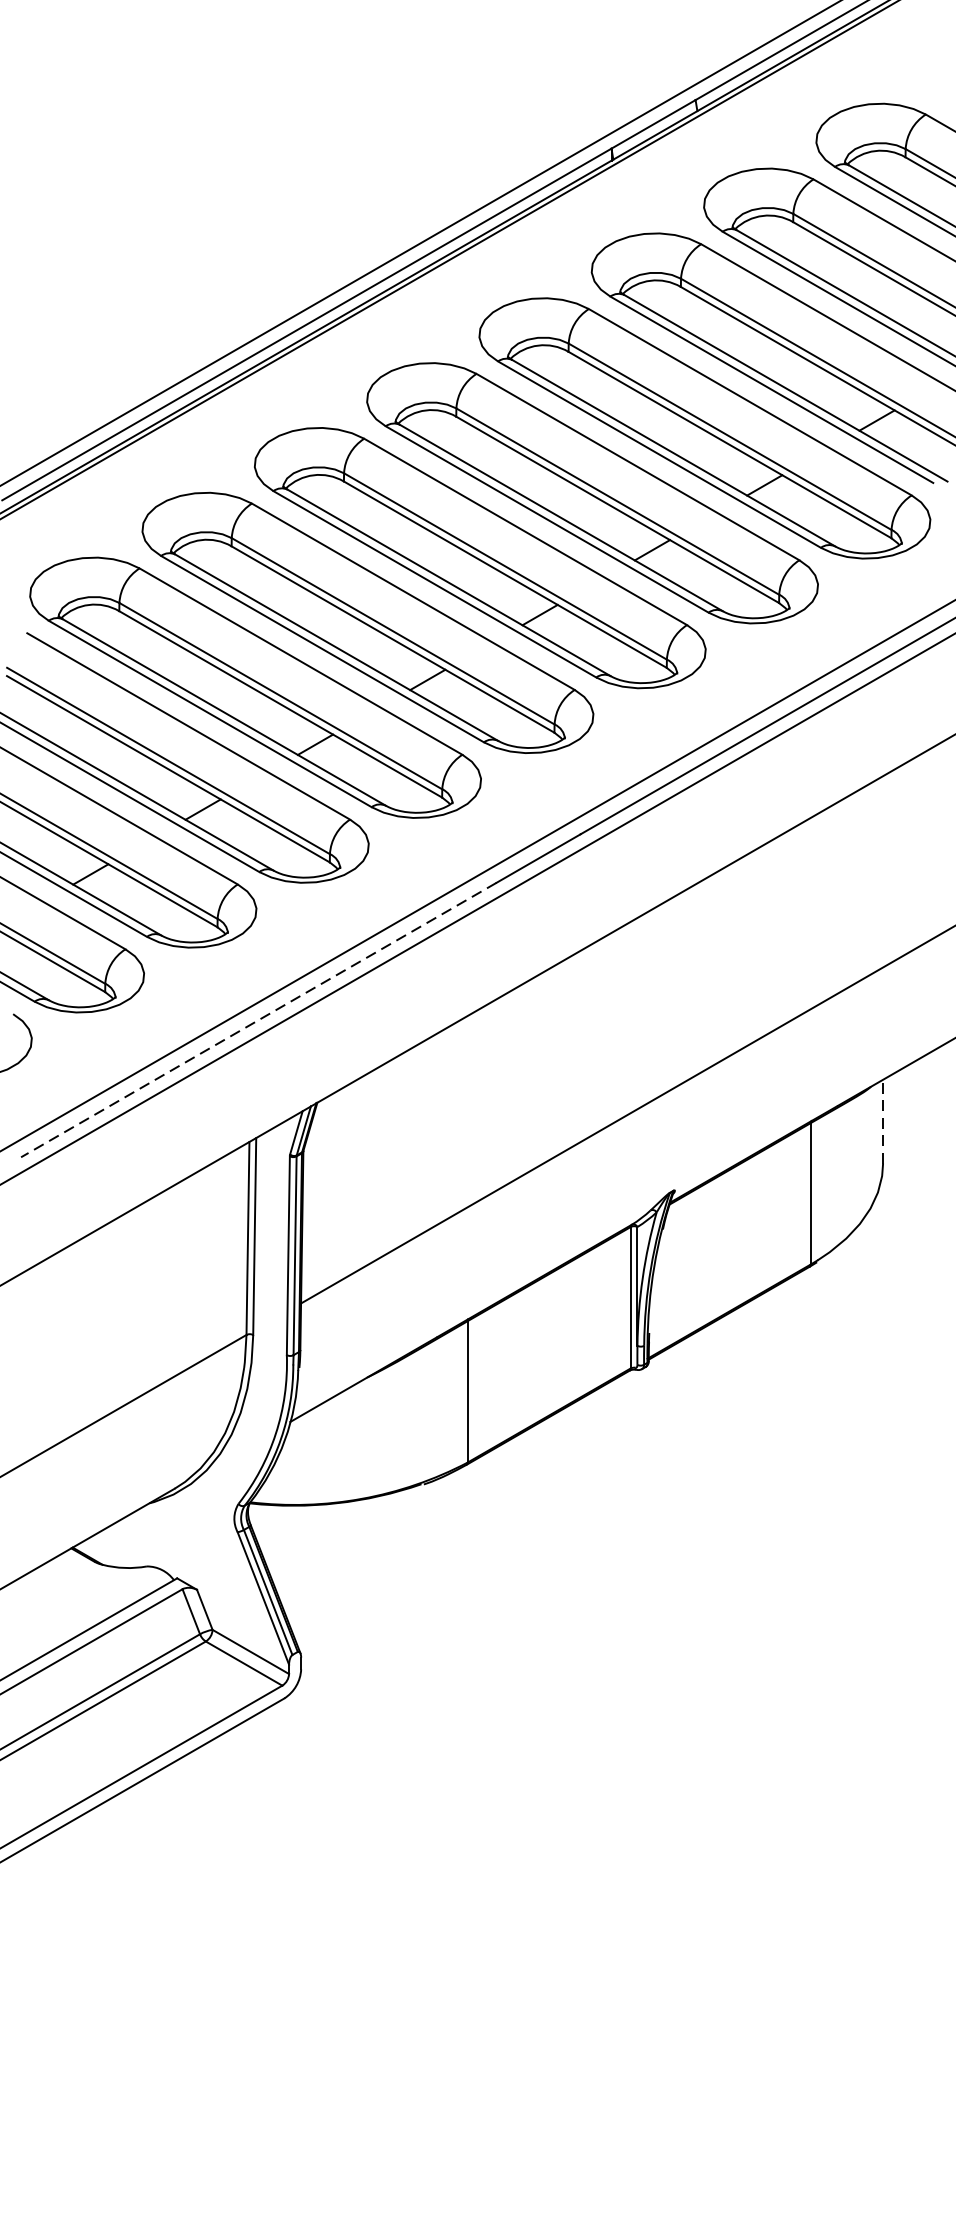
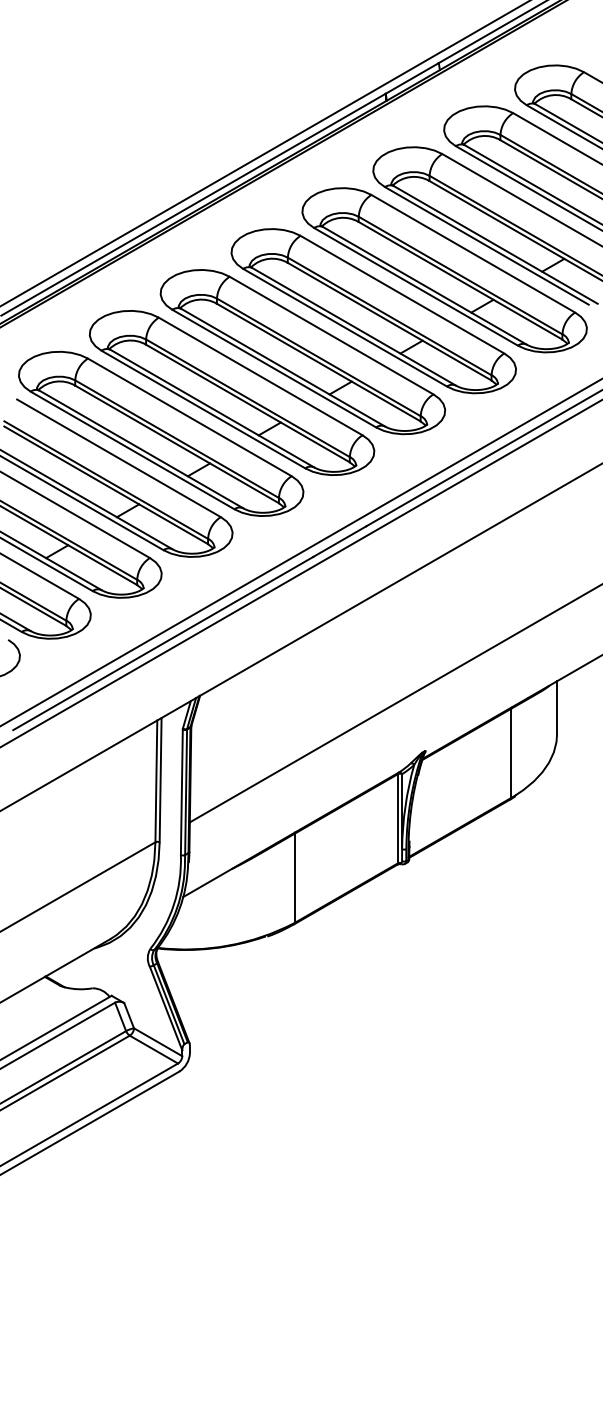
line: (257, 1019) -> (162, 643), dashed -> solid
line: (883, 1121) -> (557, 707), dashed -> solid

